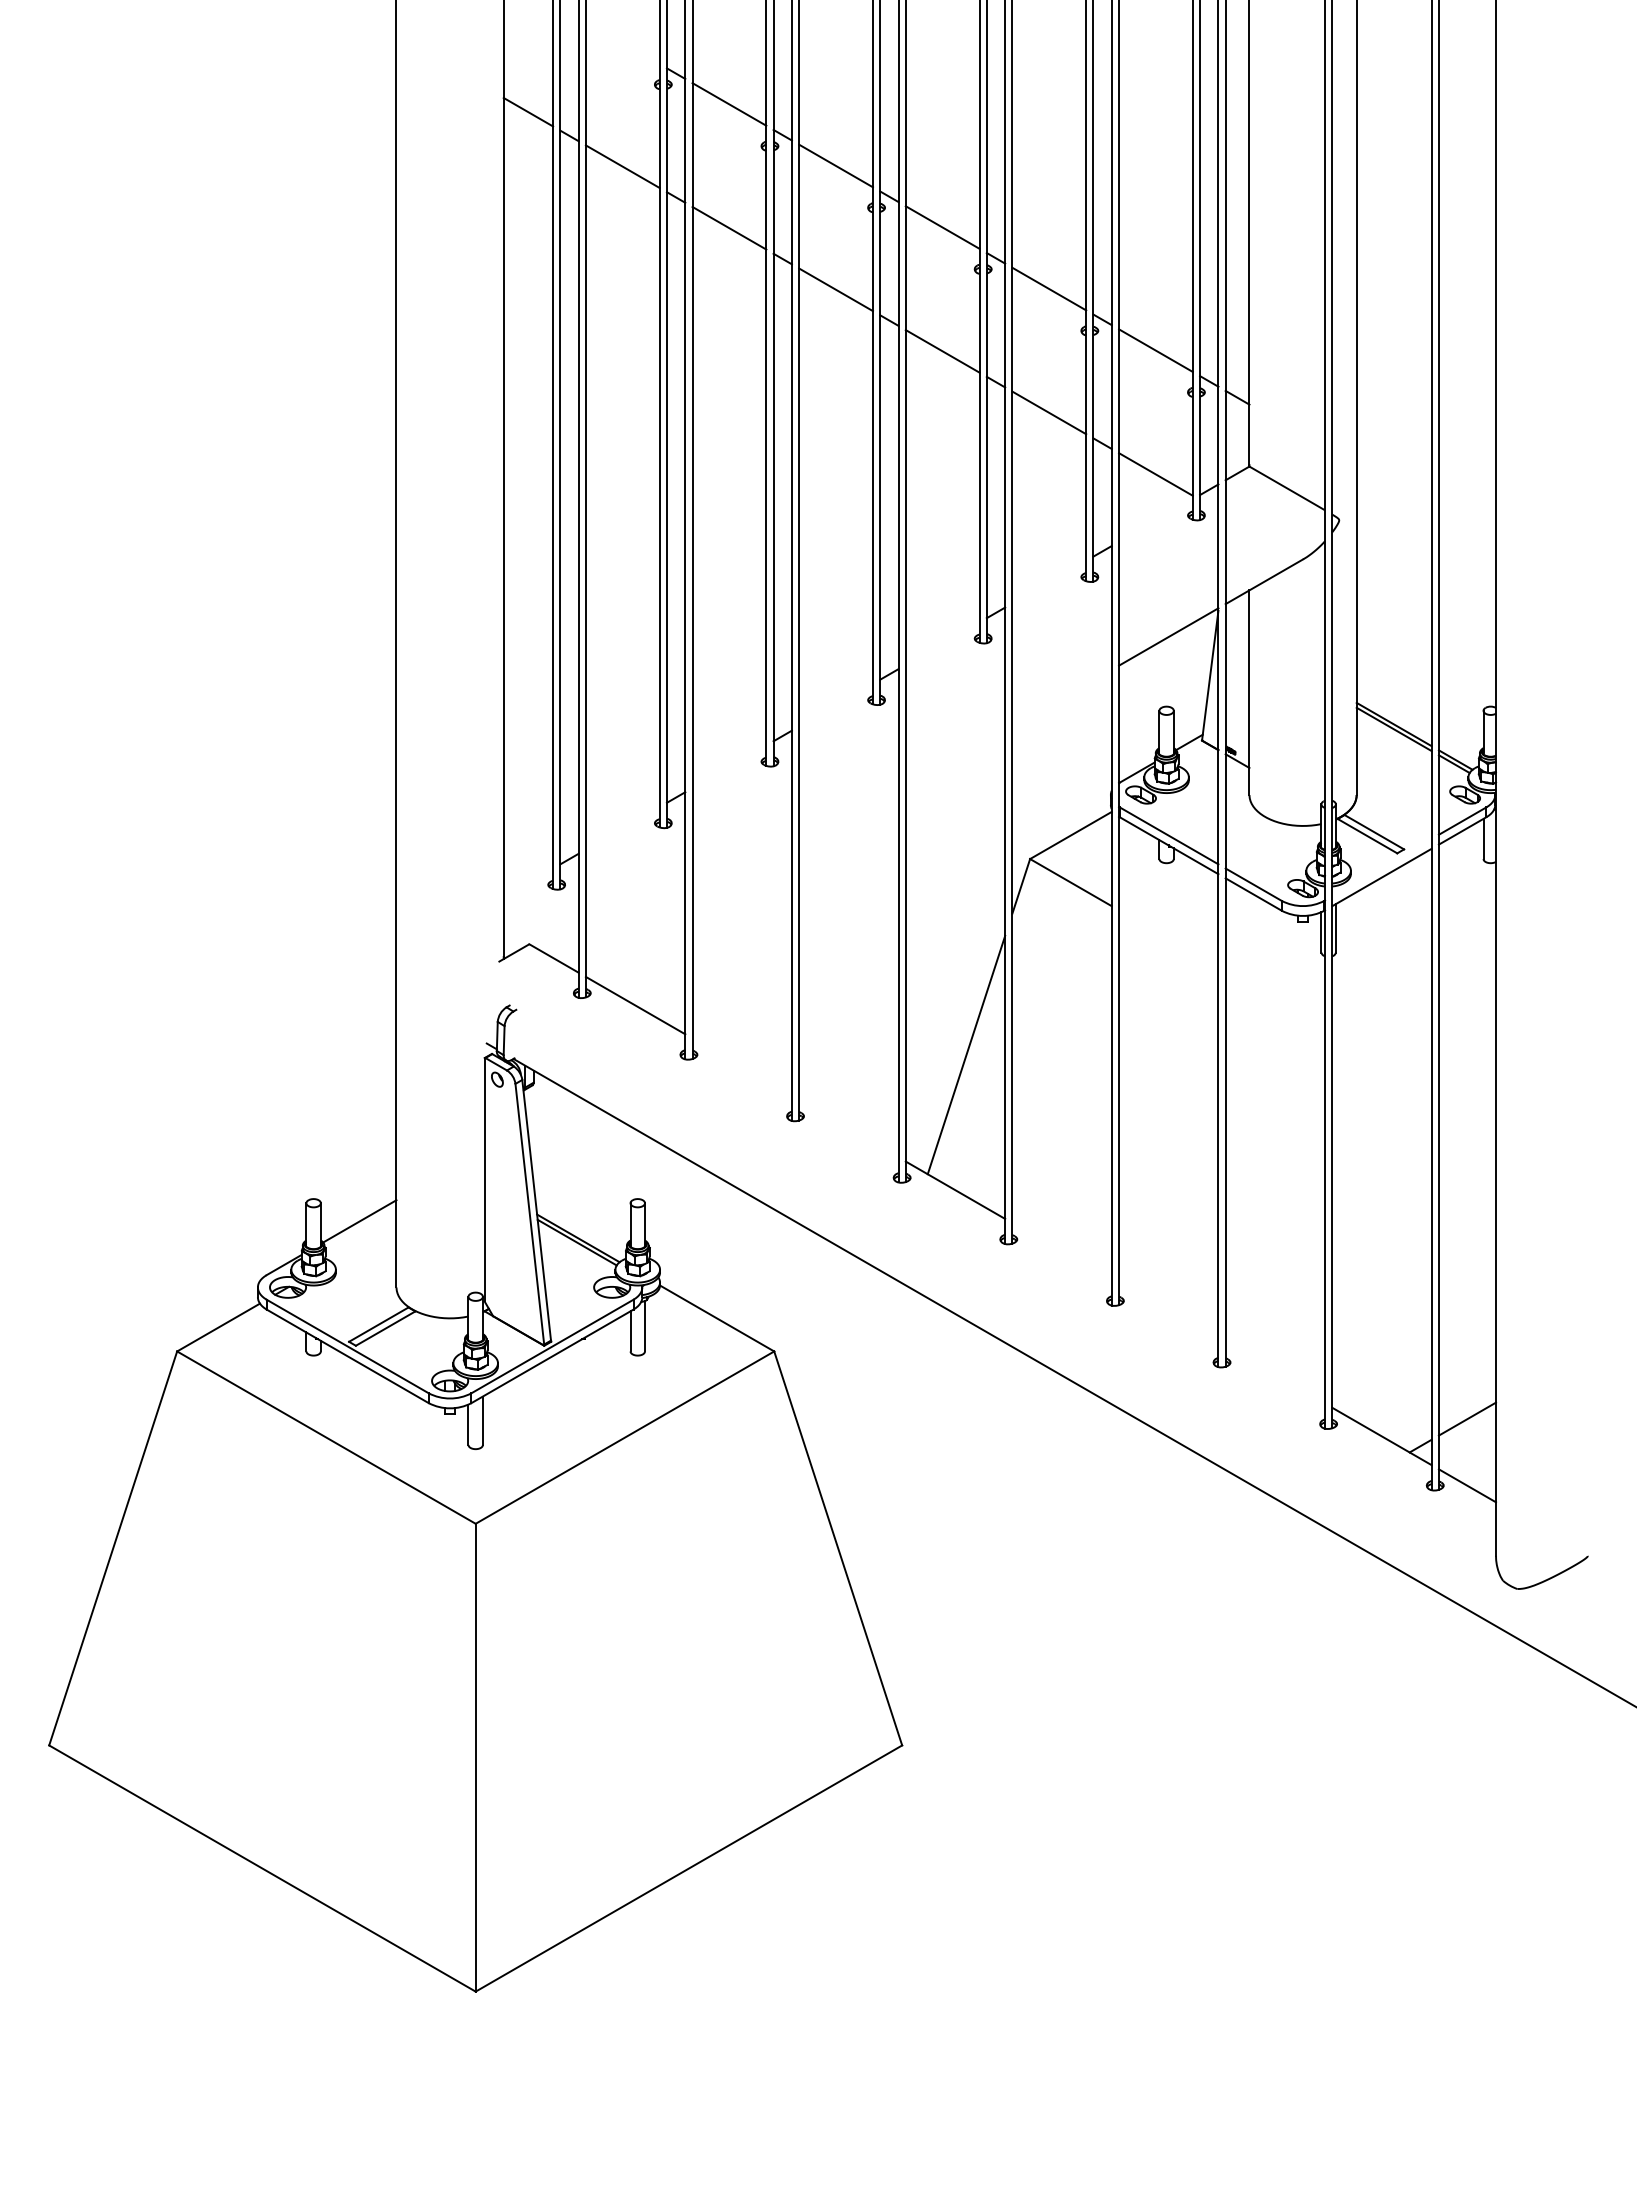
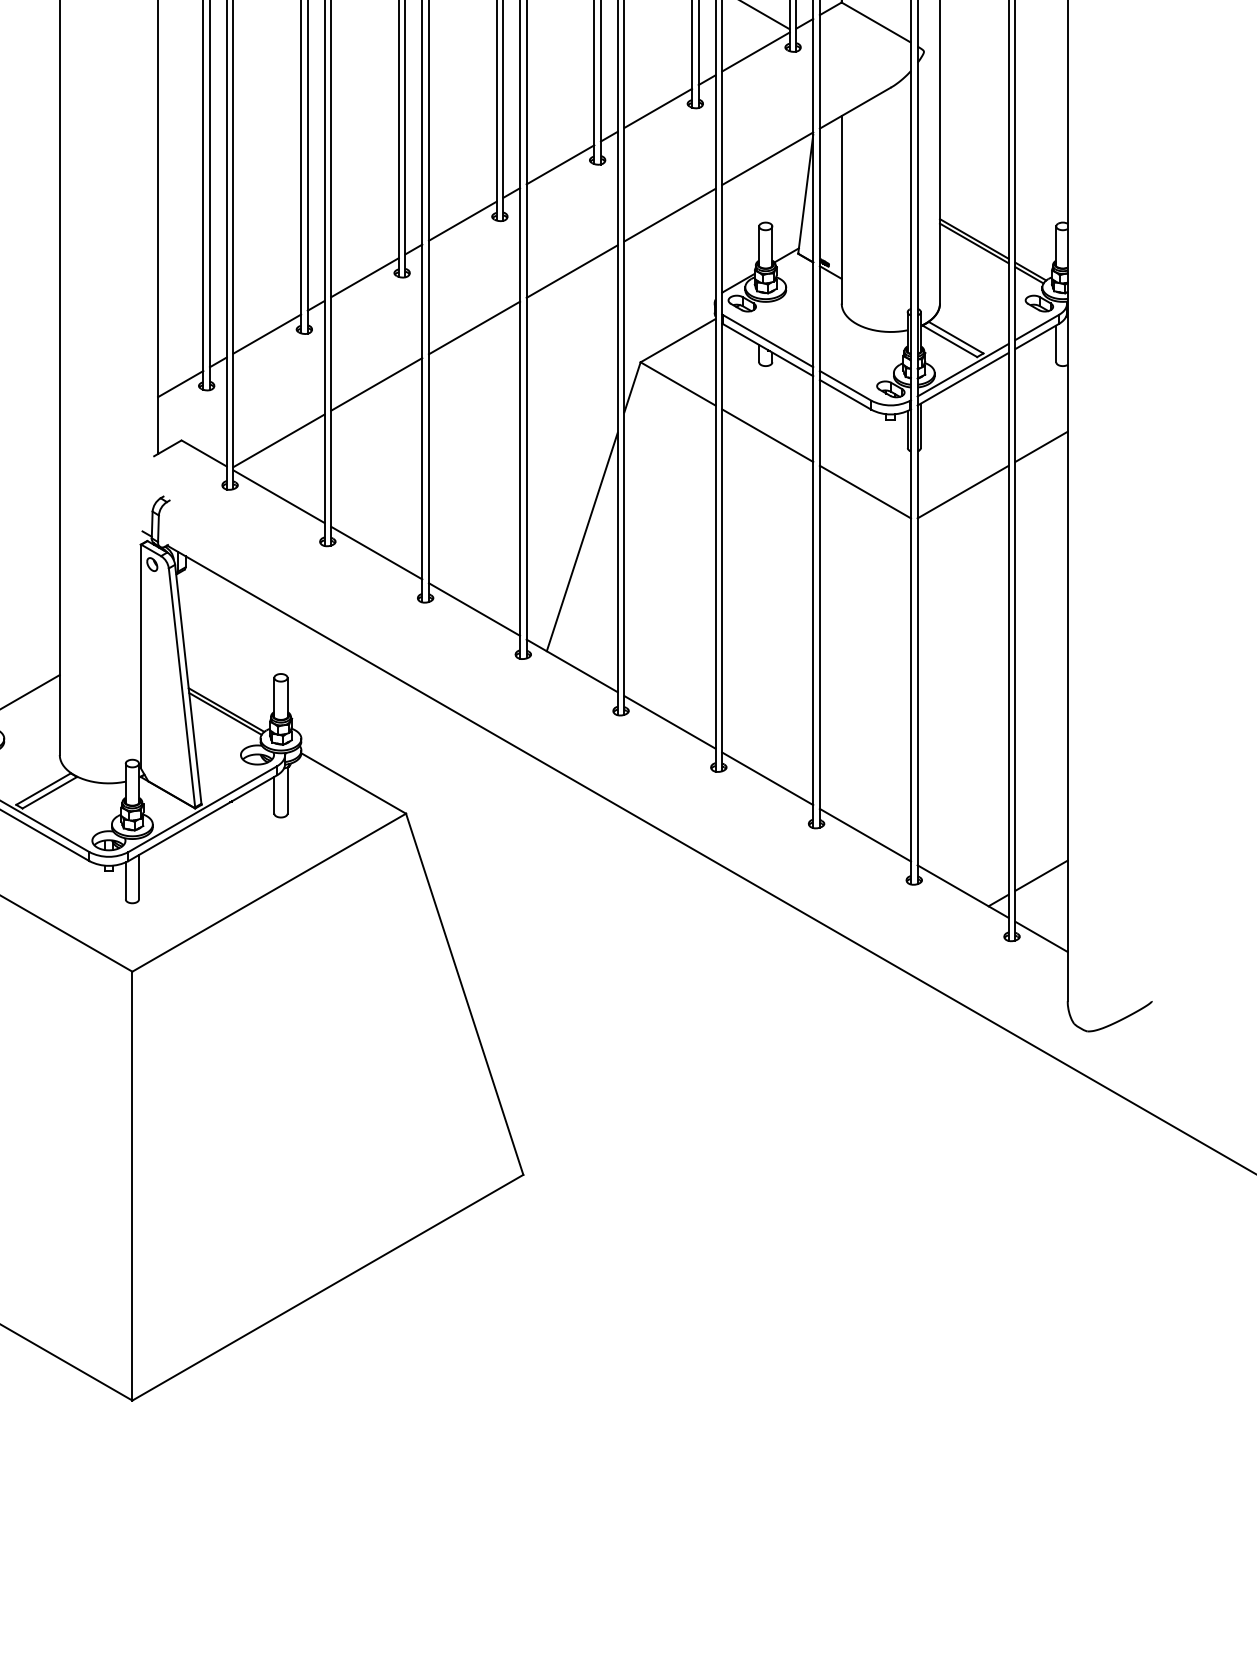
line: (1155, 520) -> (755, 51), added
line: (1049, 581) -> (658, 107), added
line: (942, 643) -> (560, 164), added
line: (1061, 698) -> (669, 215), added
line: (835, 704) -> (462, 220), added
line: (955, 759) -> (572, 271), added
line: (729, 766) -> (365, 277), added
line: (848, 821) -> (474, 327), added
line: (622, 828) -> (266, 334), added
line: (1381, 867) -> (962, 370), added
line: (528, 882) -> (180, 383), added
line: (741, 882) -> (376, 383), added
line: (1168, 938) -> (767, 435), added
line: (635, 944) -> (278, 440), added
line: (1467, 950) -> (1041, 446), added
line: (1275, 1000) -> (865, 491), added
line: (1381, 1000) -> (962, 491), added
line: (741, 1066) -> (376, 552), added
line: (848, 1128) -> (474, 609), added
line: (1061, 1251) -> (669, 722), added
line: (1168, 1313) -> (767, 778), added
line: (1275, 1374) -> (865, 834), added

